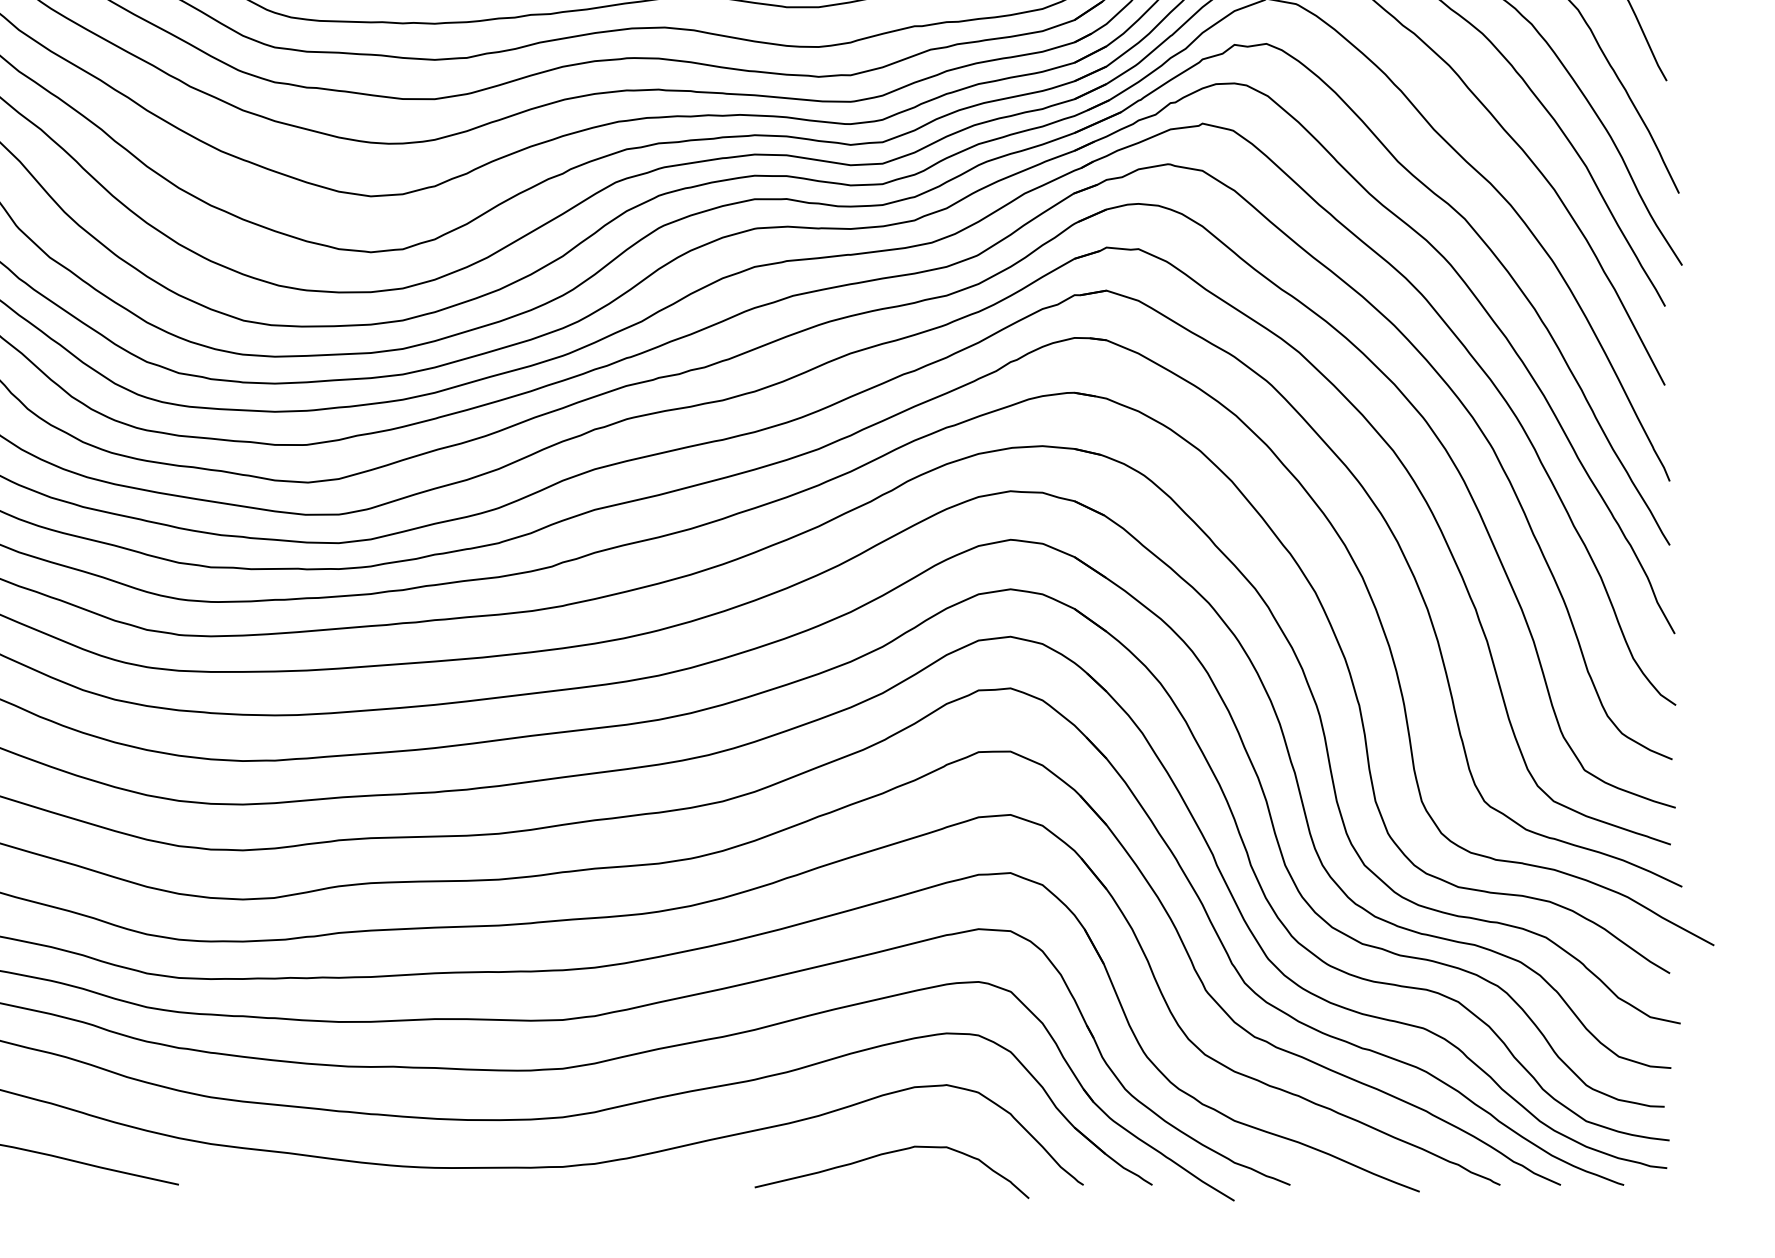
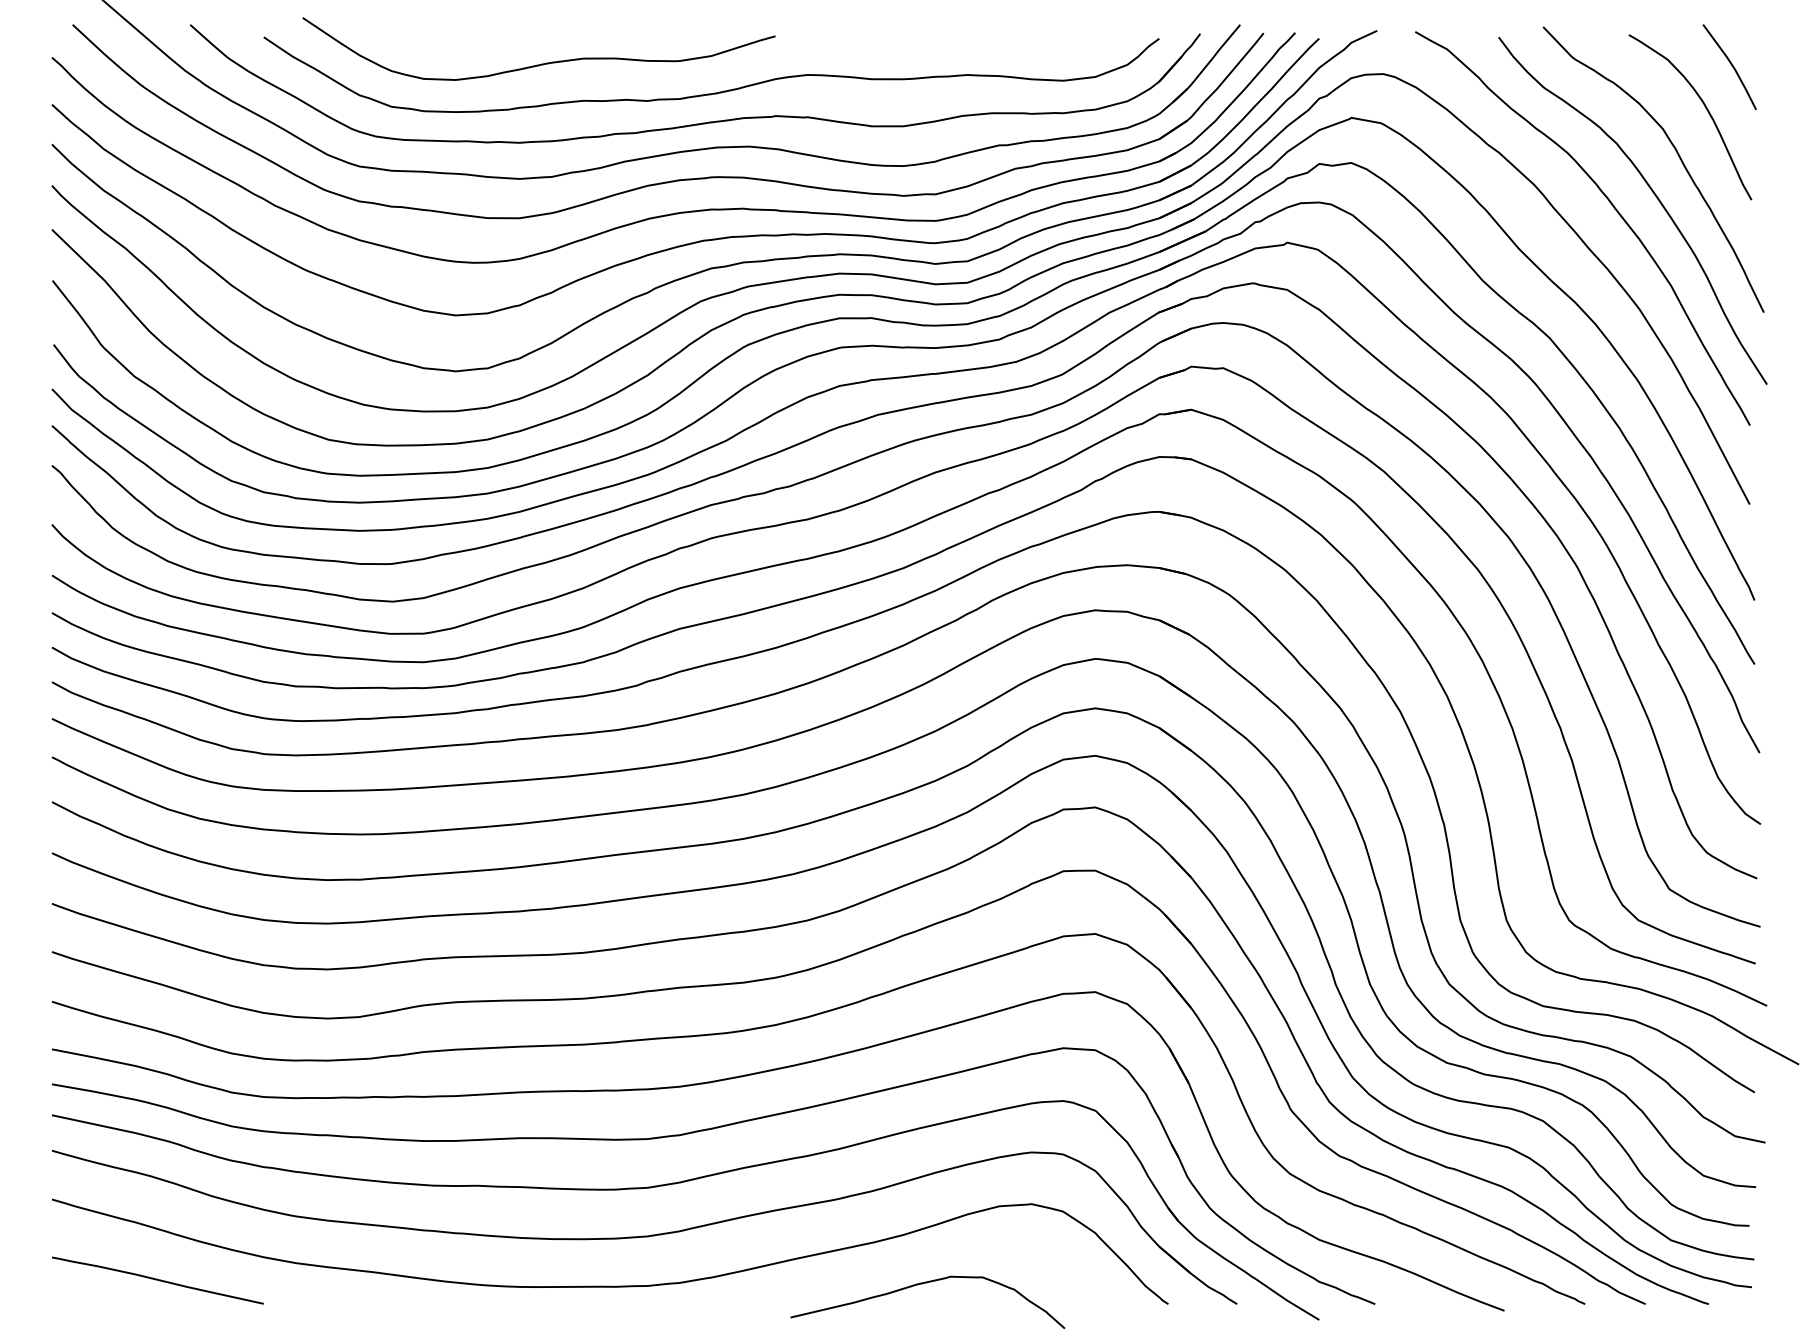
curve: (886, 1154) -> (922, 1284), moved

